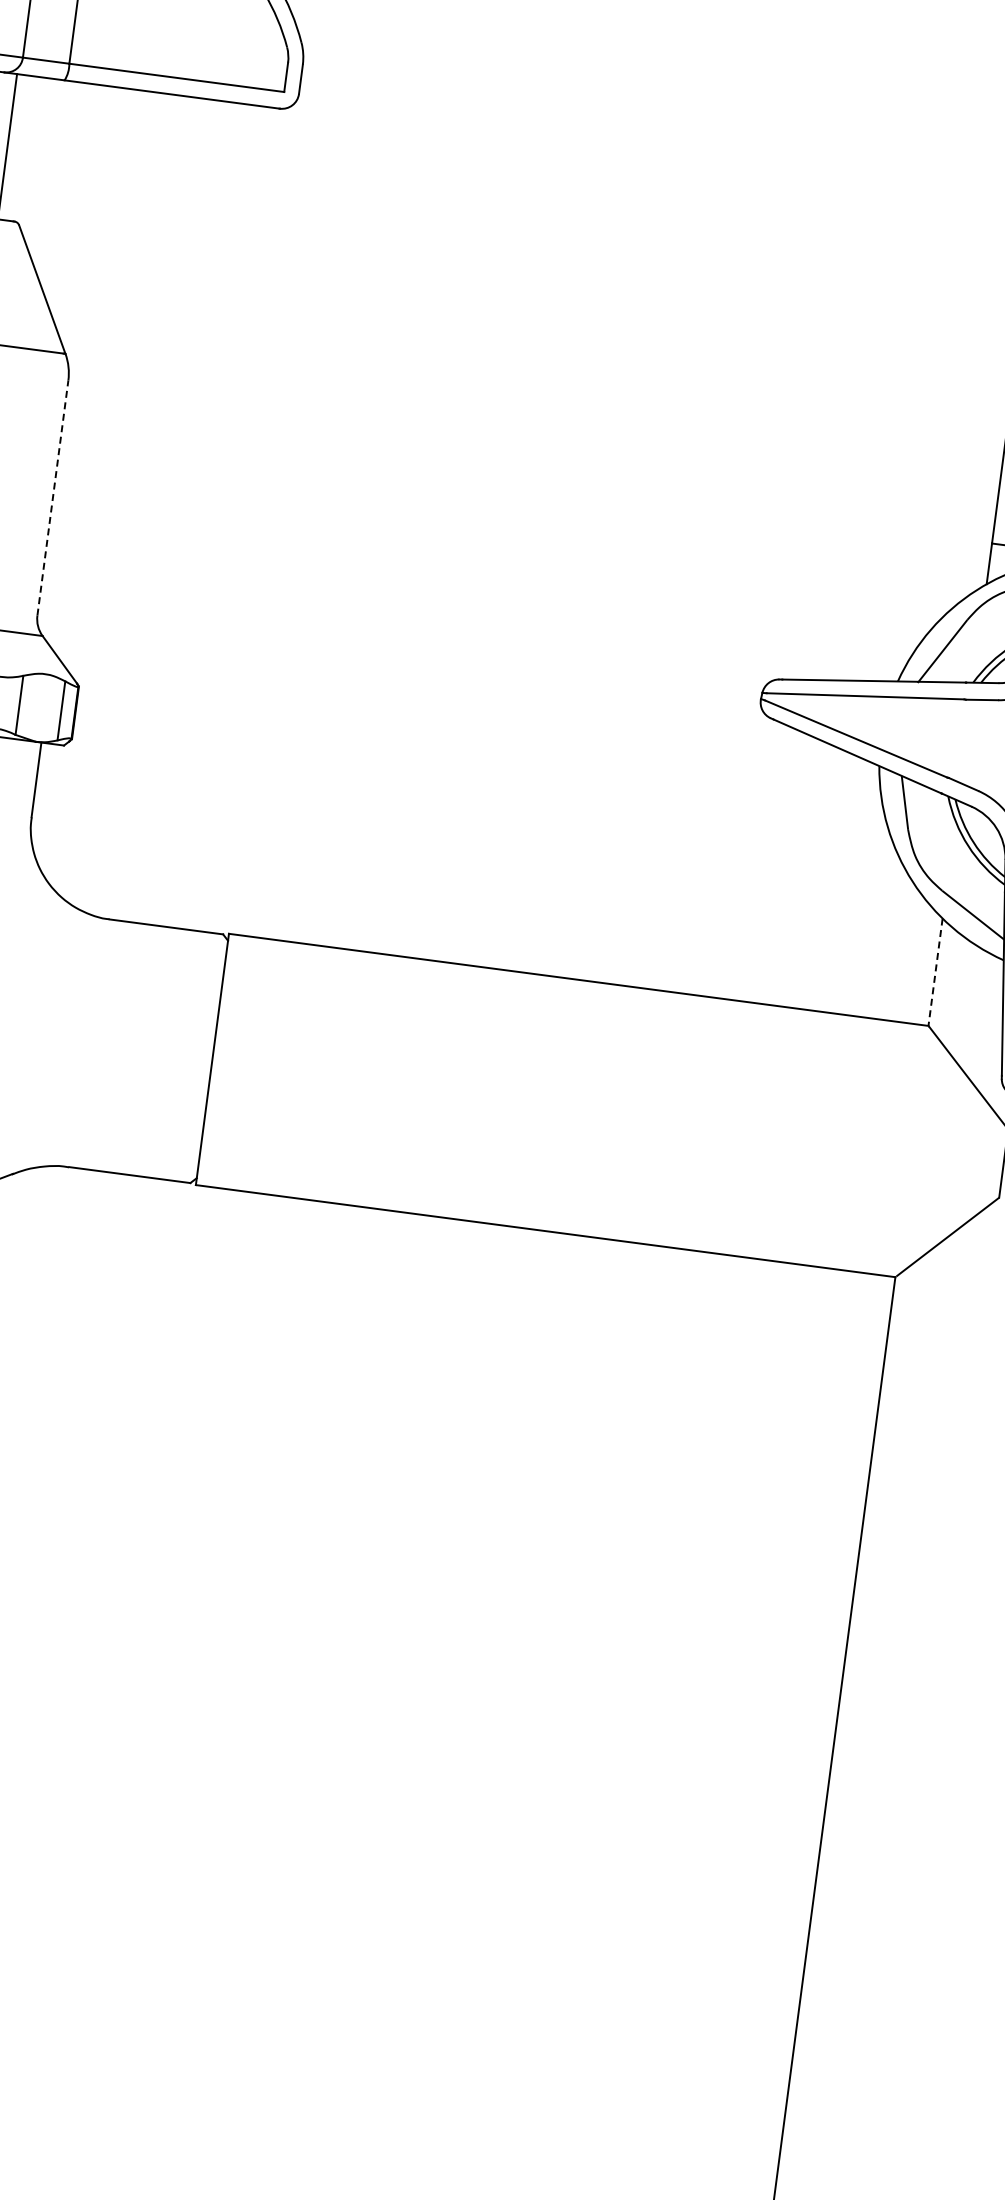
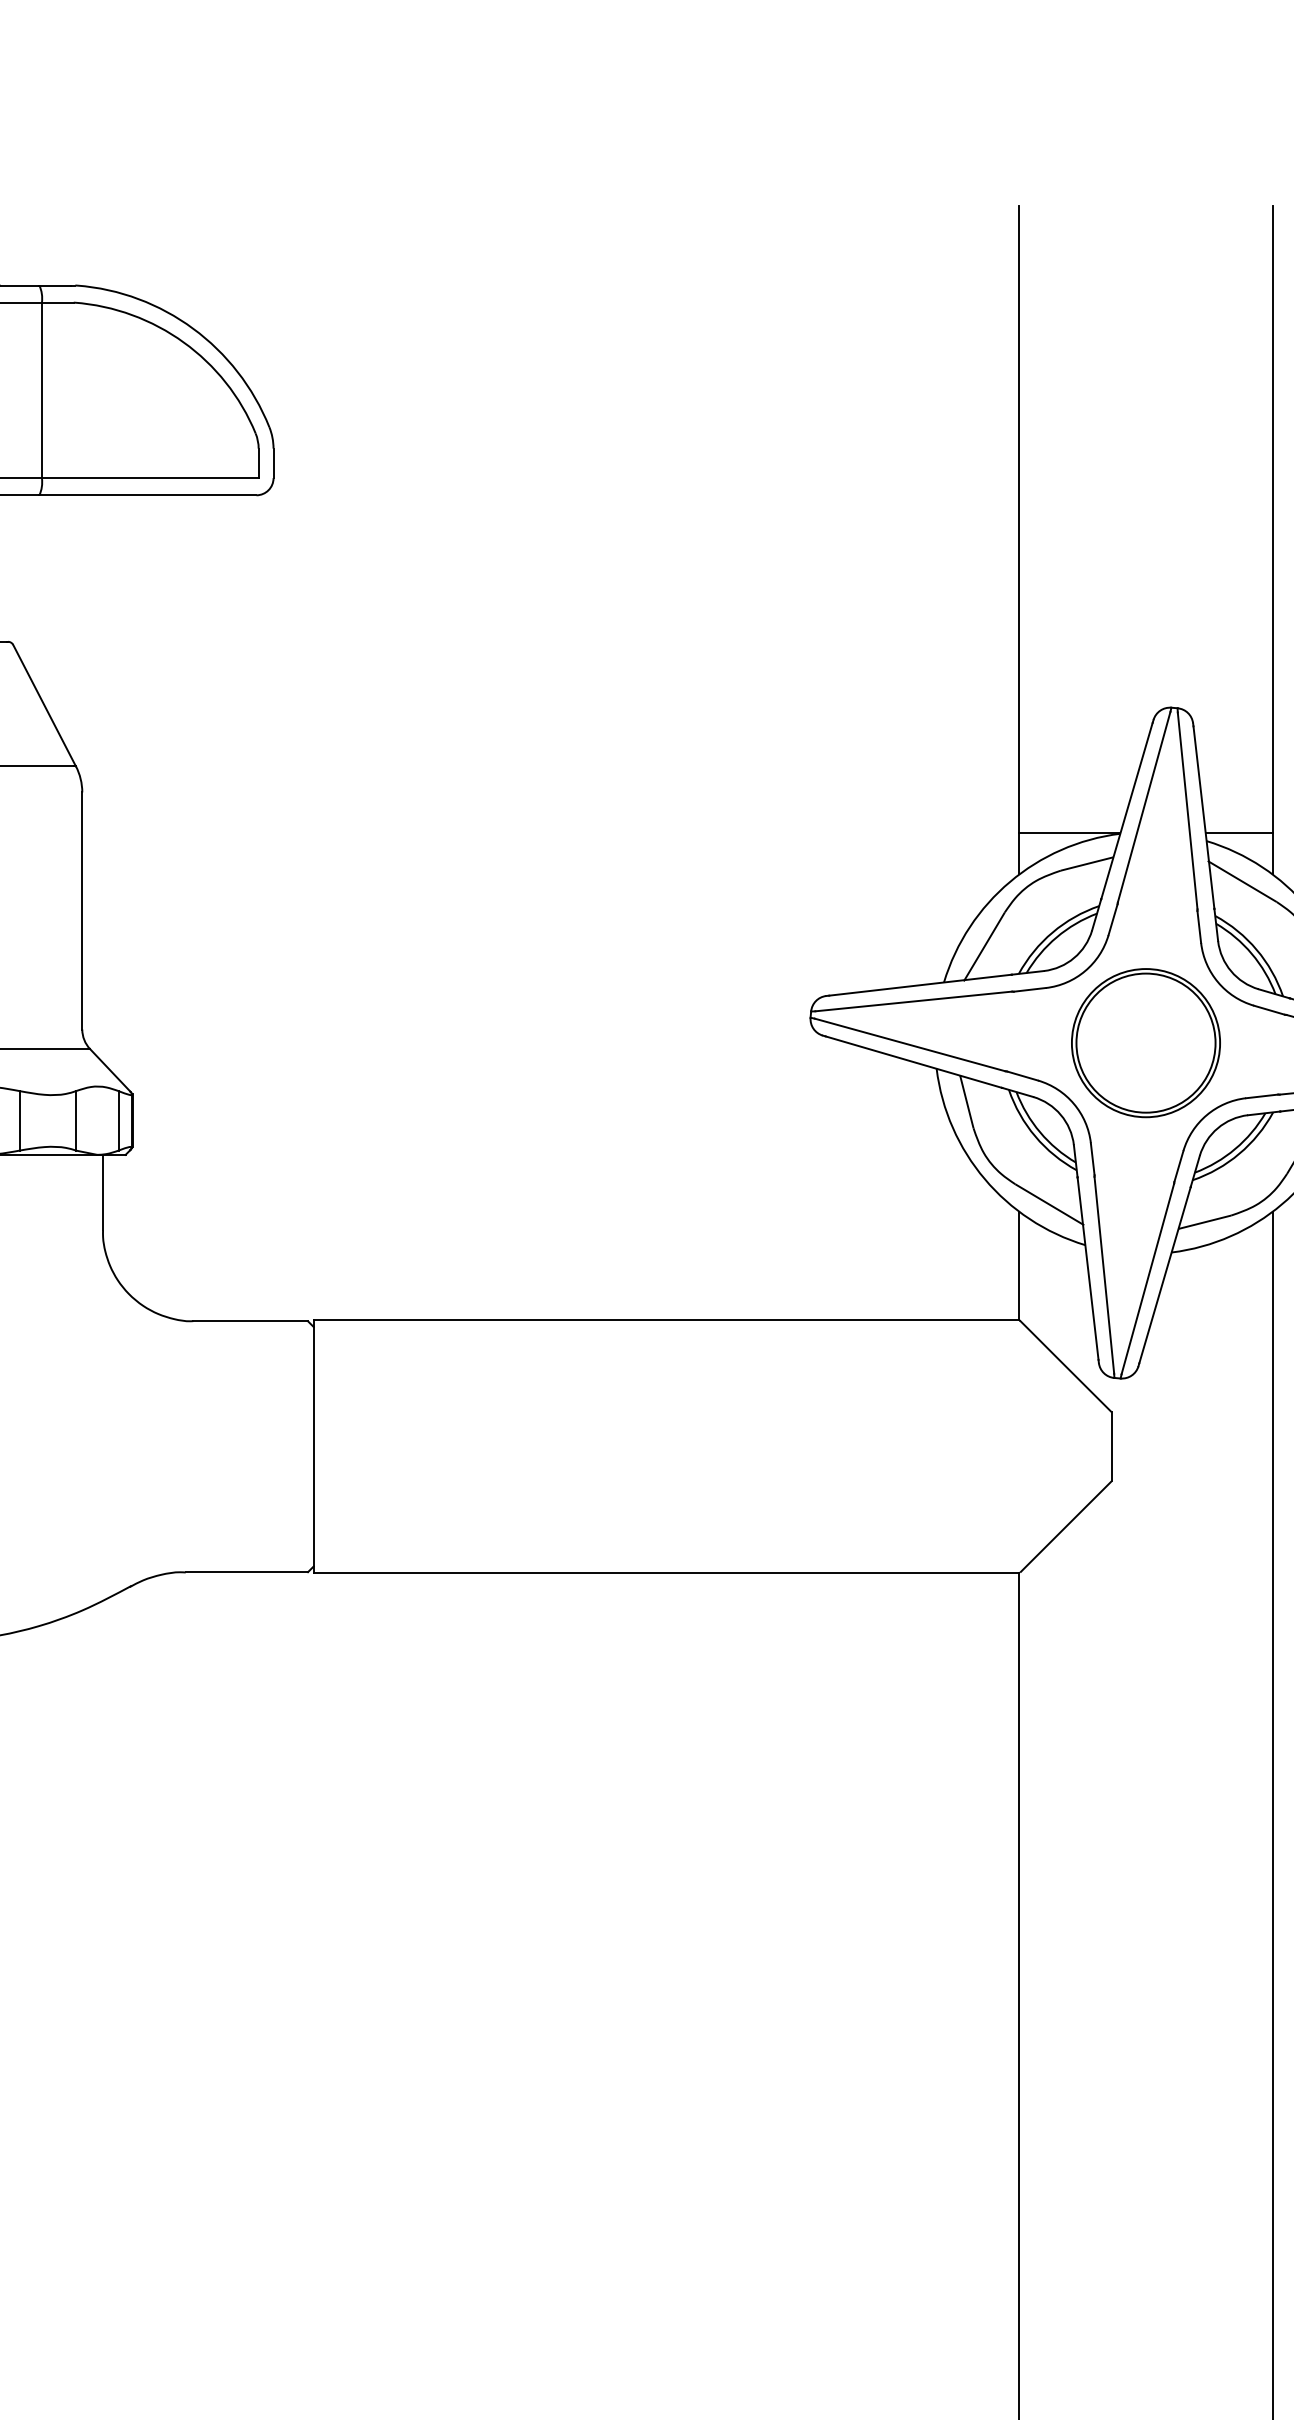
line: (53, 497) -> (82, 910), dashed -> solid
line: (935, 972) -> (1019, 1266), dashed -> solid

